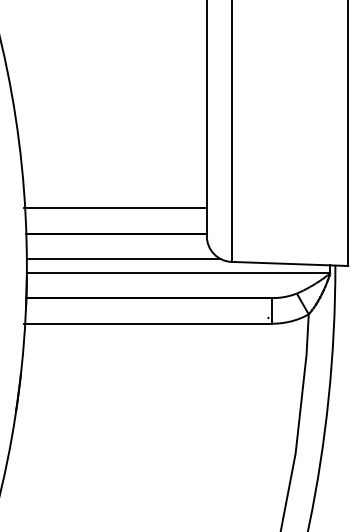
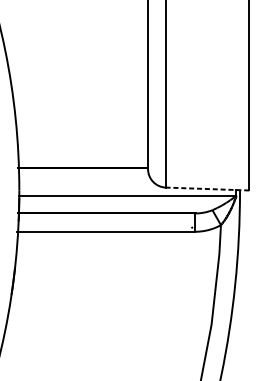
line: (115, 208) -> (82, 149), removed
line: (123, 258) -> (88, 185), removed
line: (289, 263) -> (207, 188), solid -> dashed

